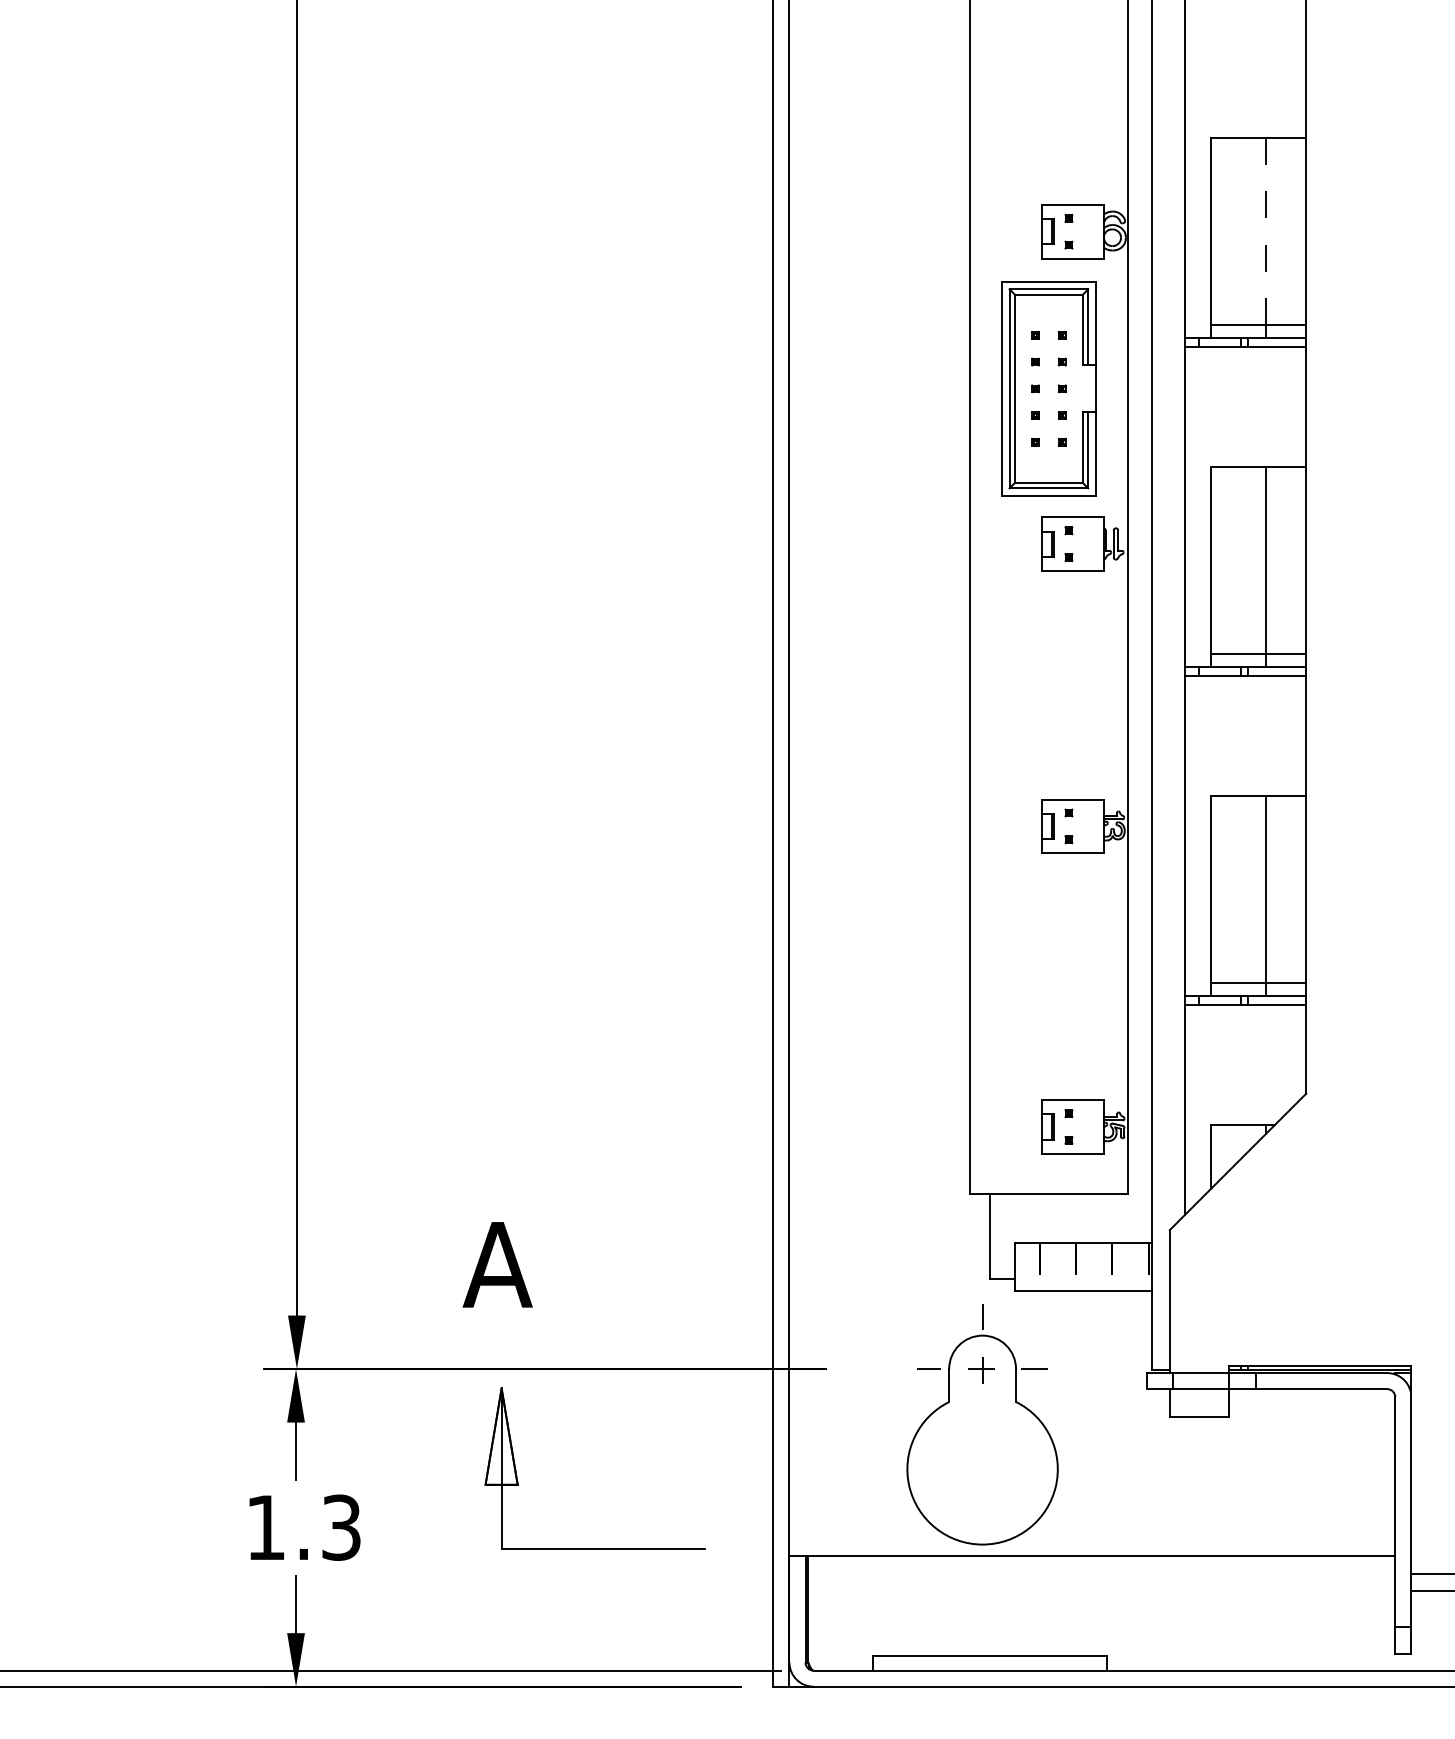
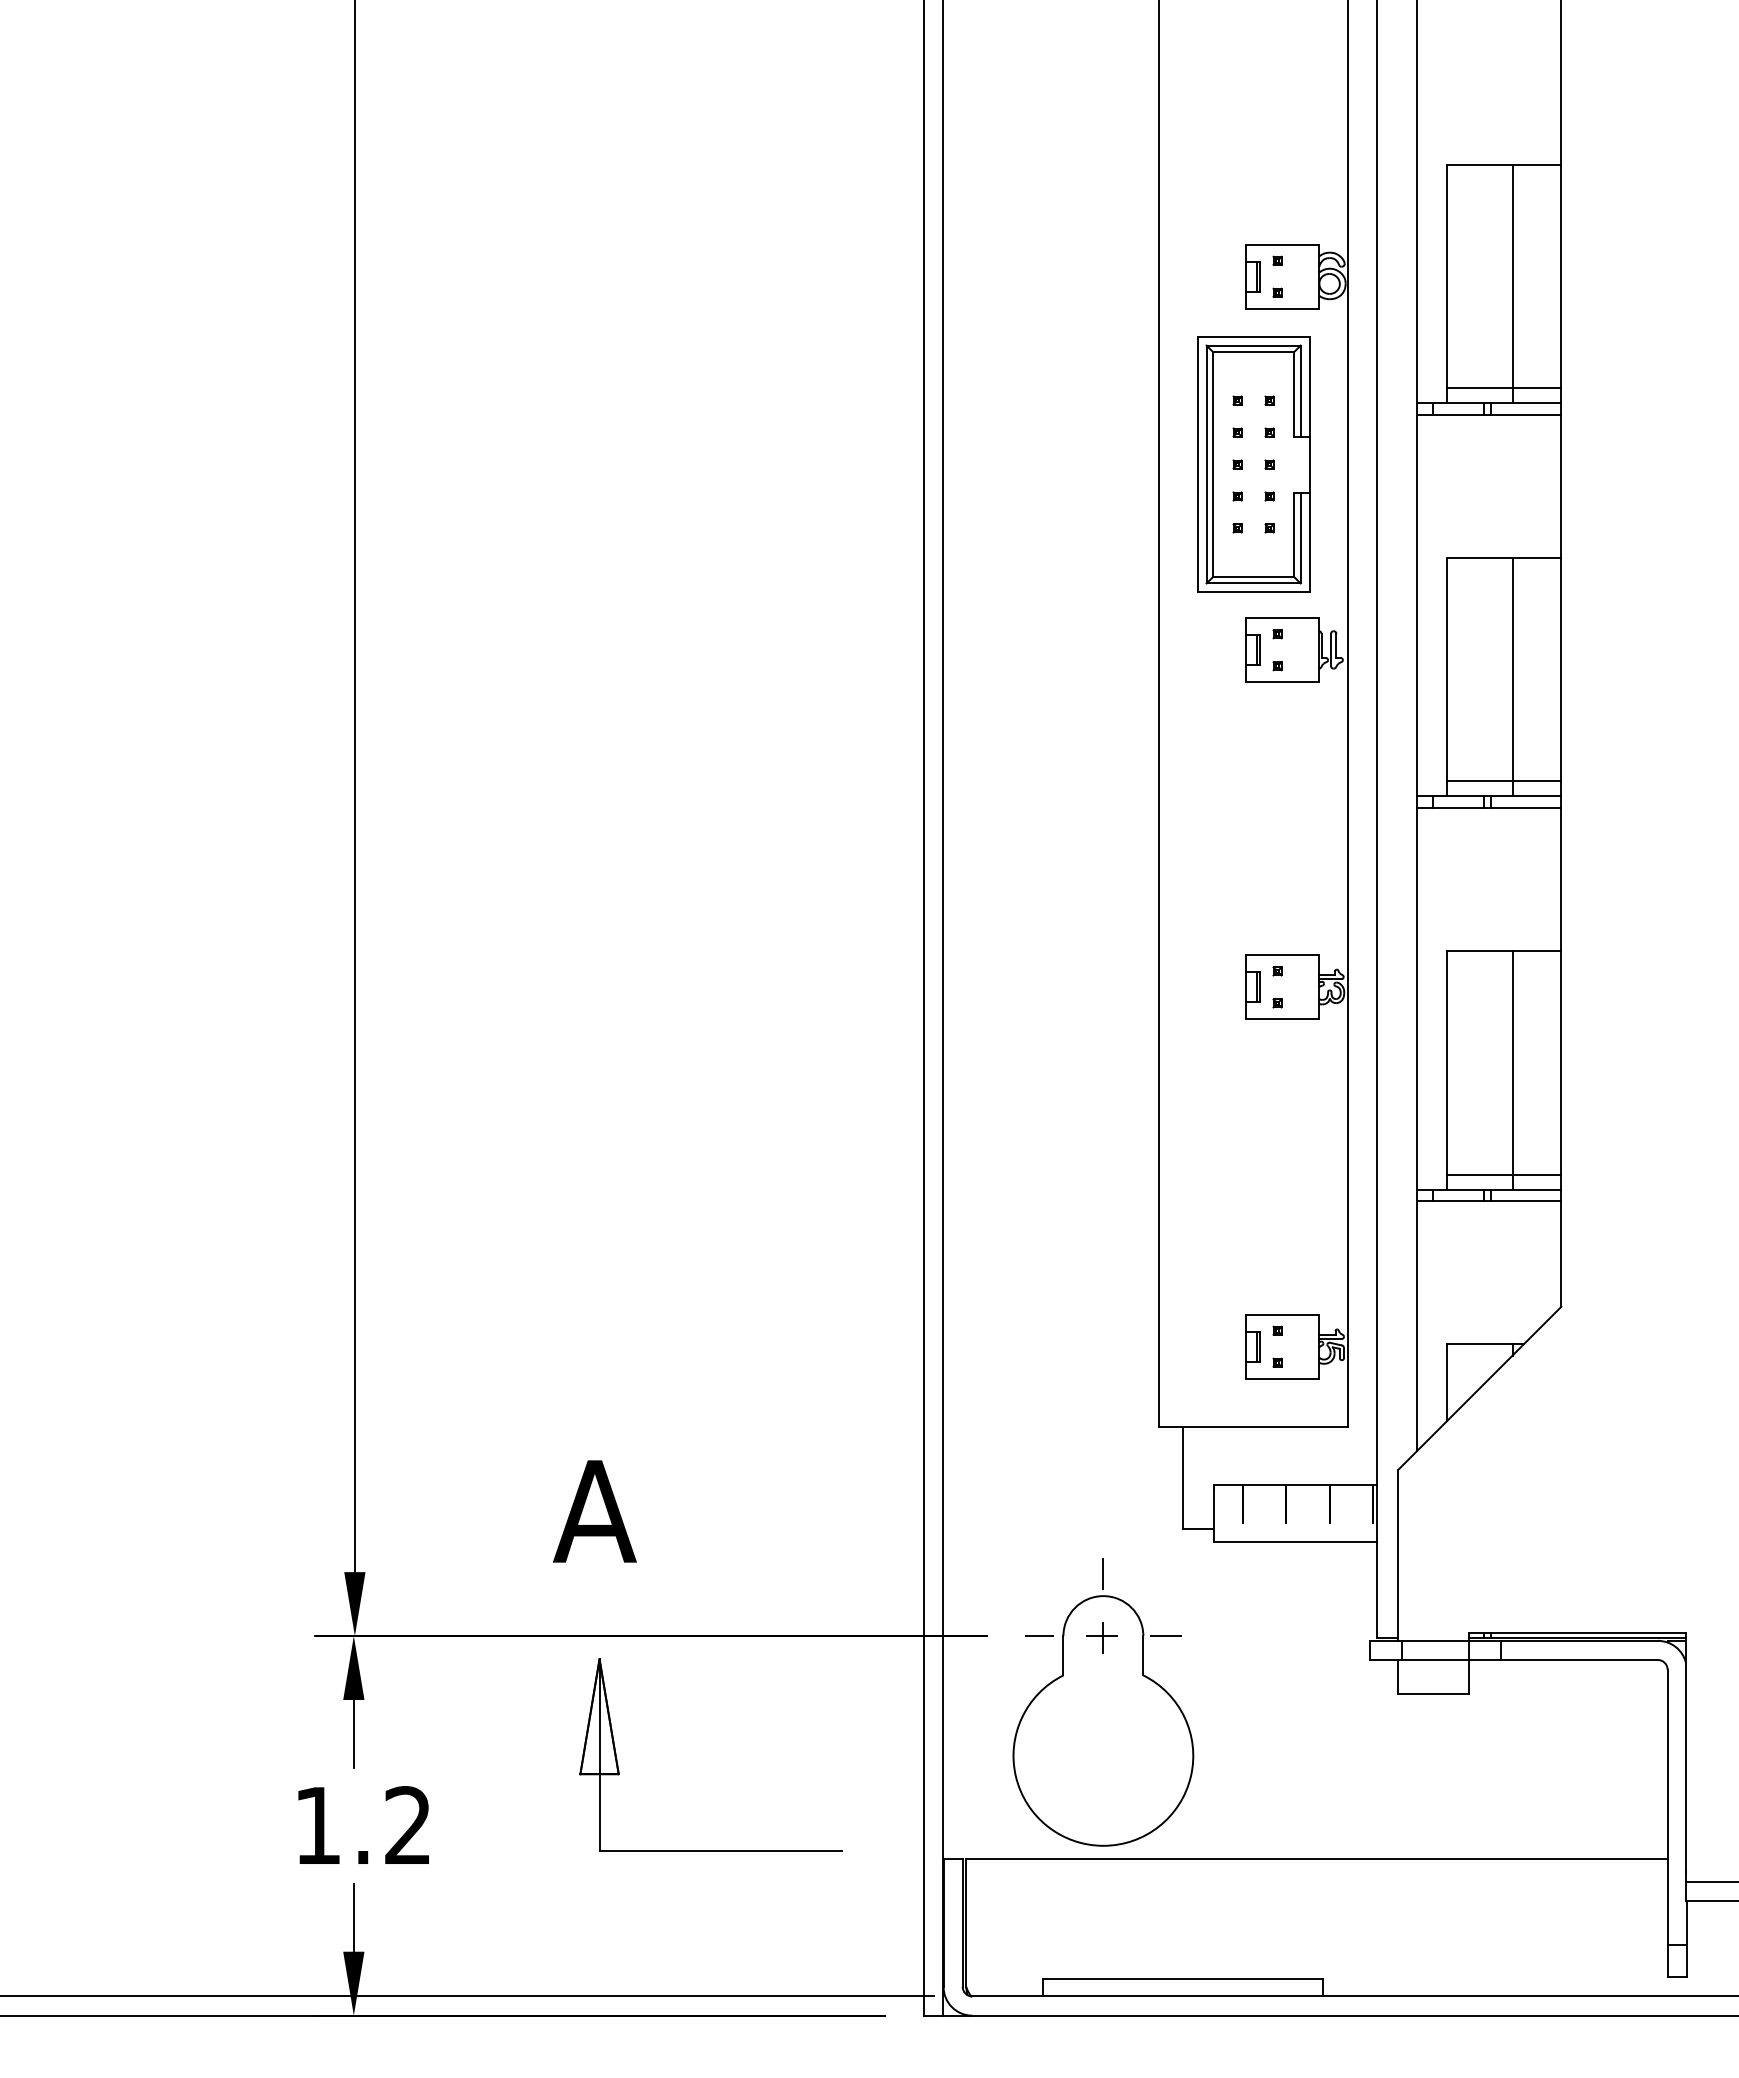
line: (1265, 231) -> (1512, 276), dashed -> solid
part: (982, 1424) -> (1103, 1702), moved
text: (340, 1527) -> (407, 1825), 1.3 -> 1.2

